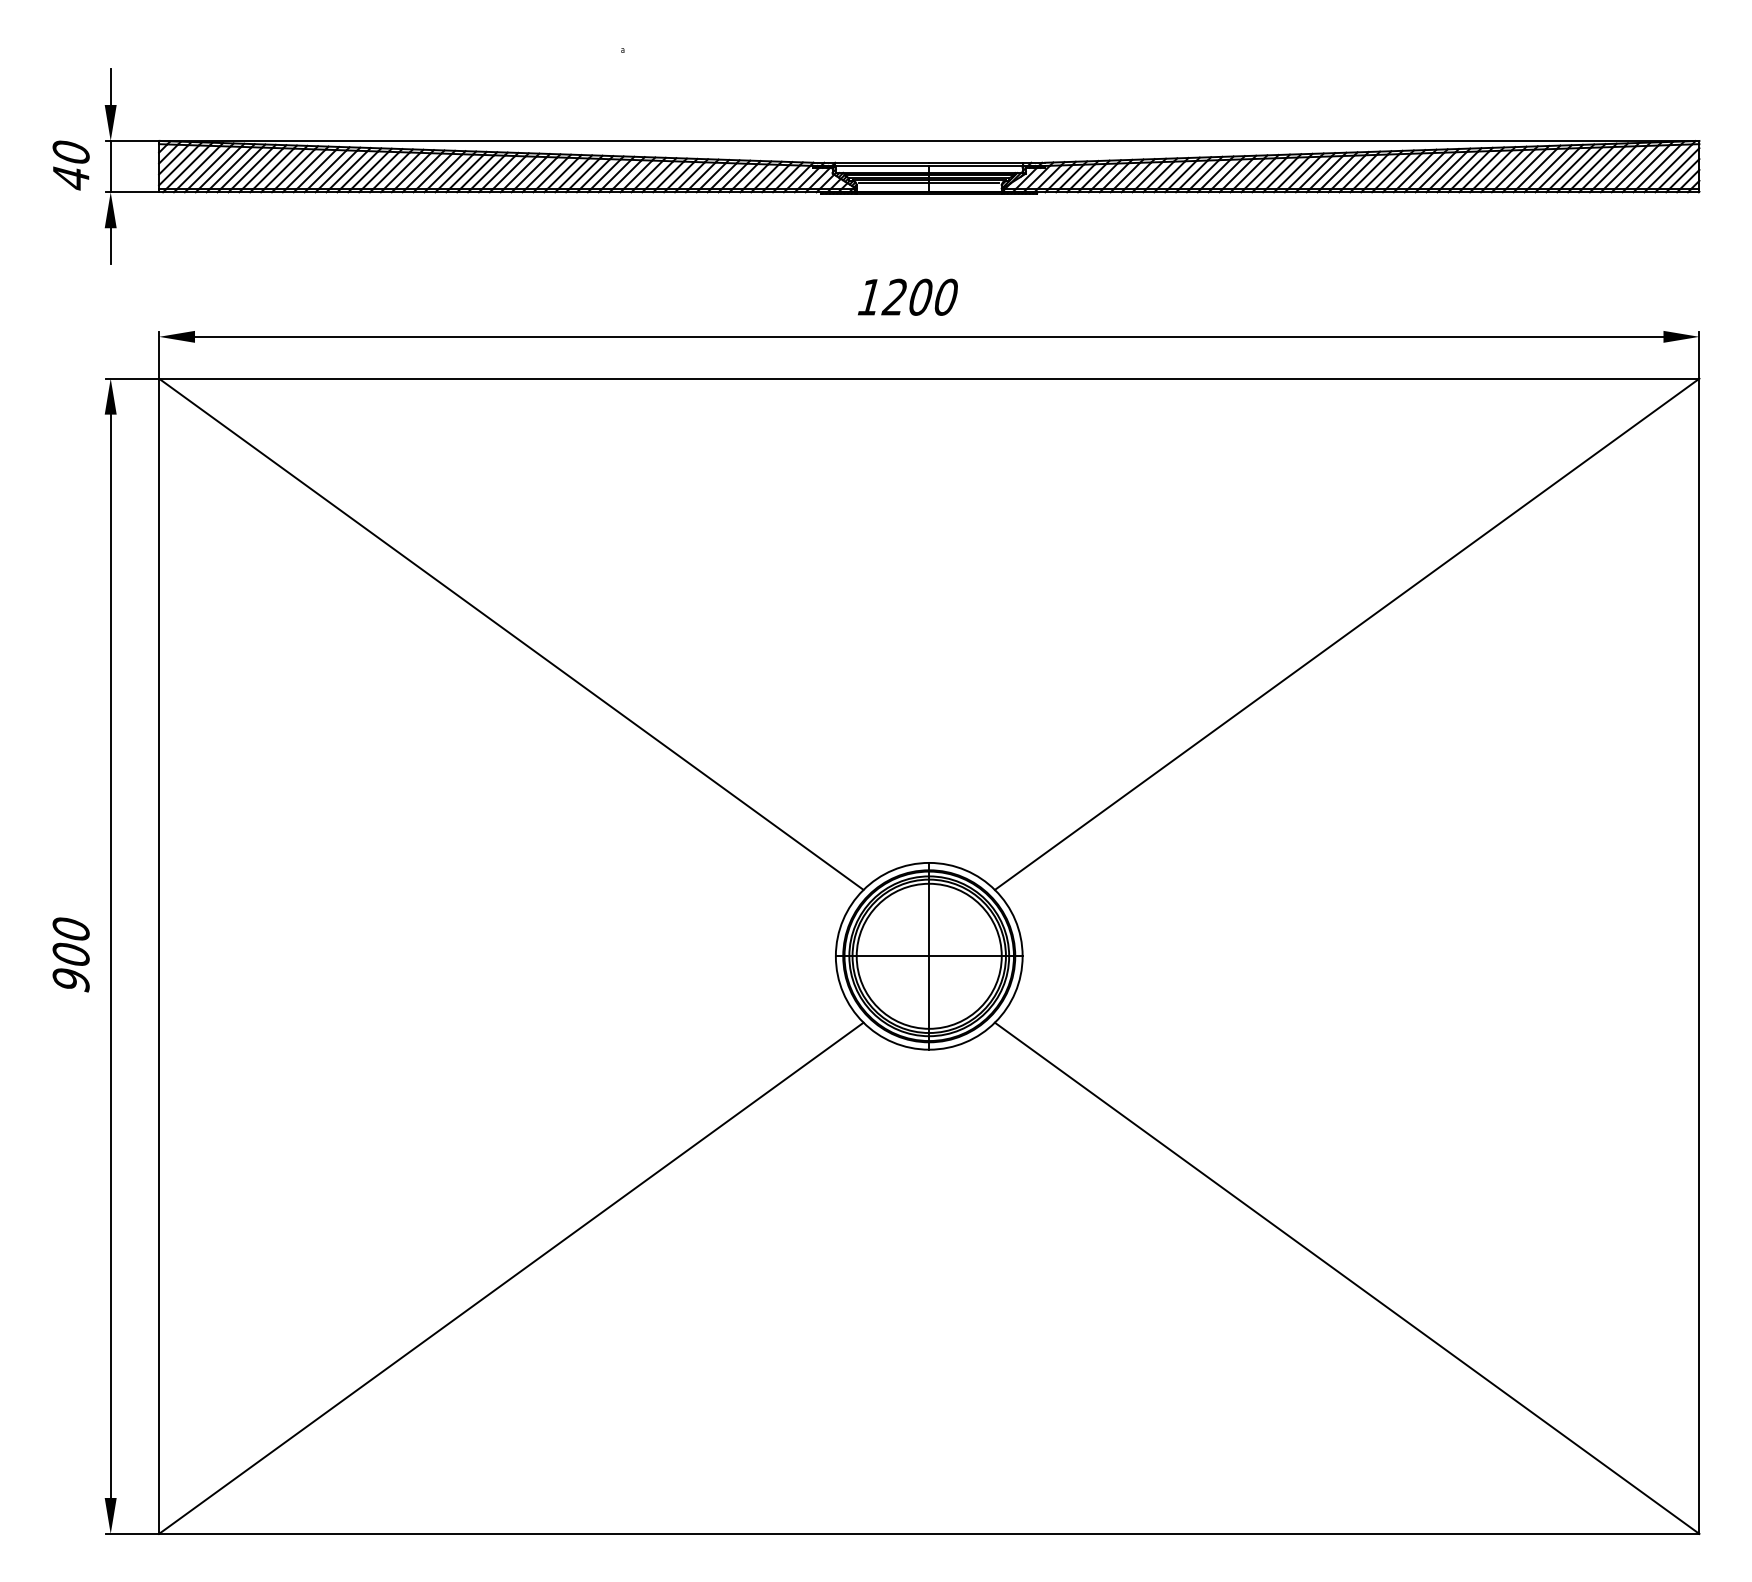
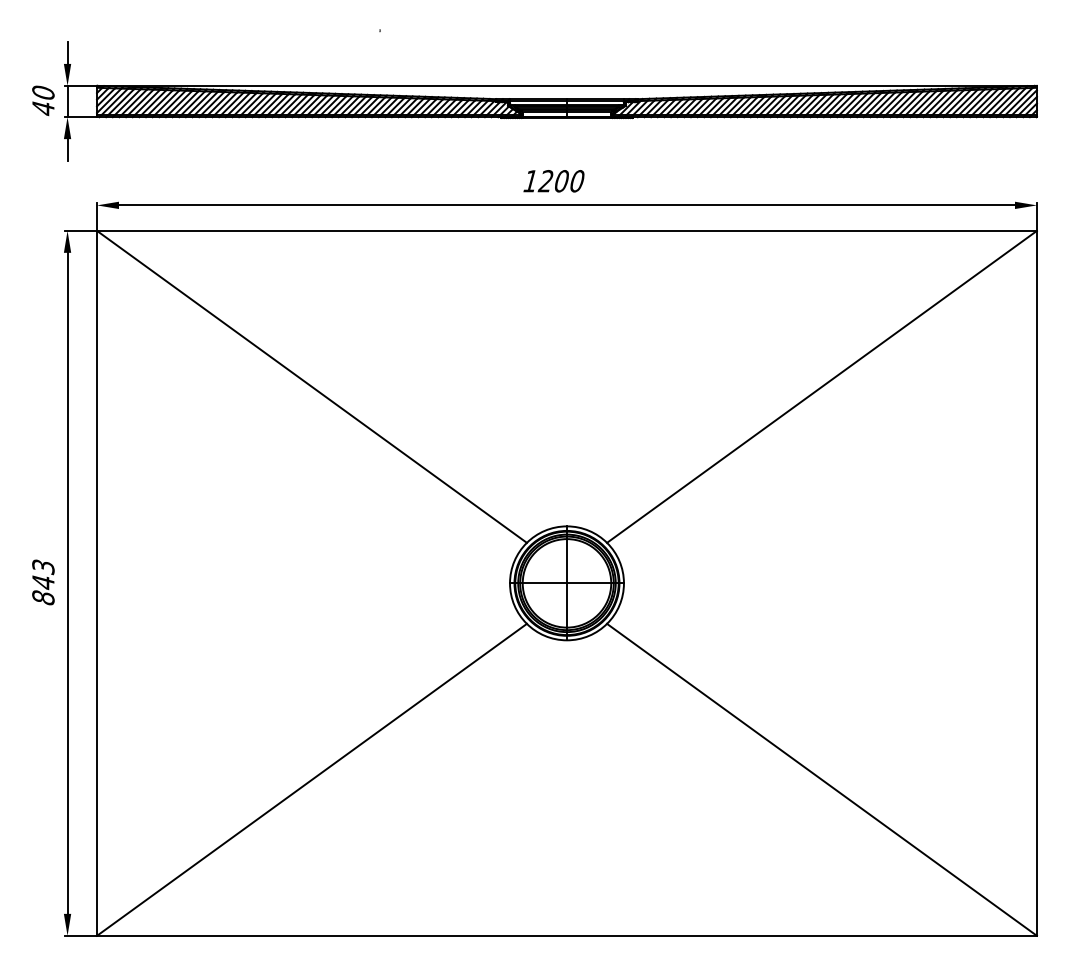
text: (71, 954) -> (43, 582), 900 -> 843

